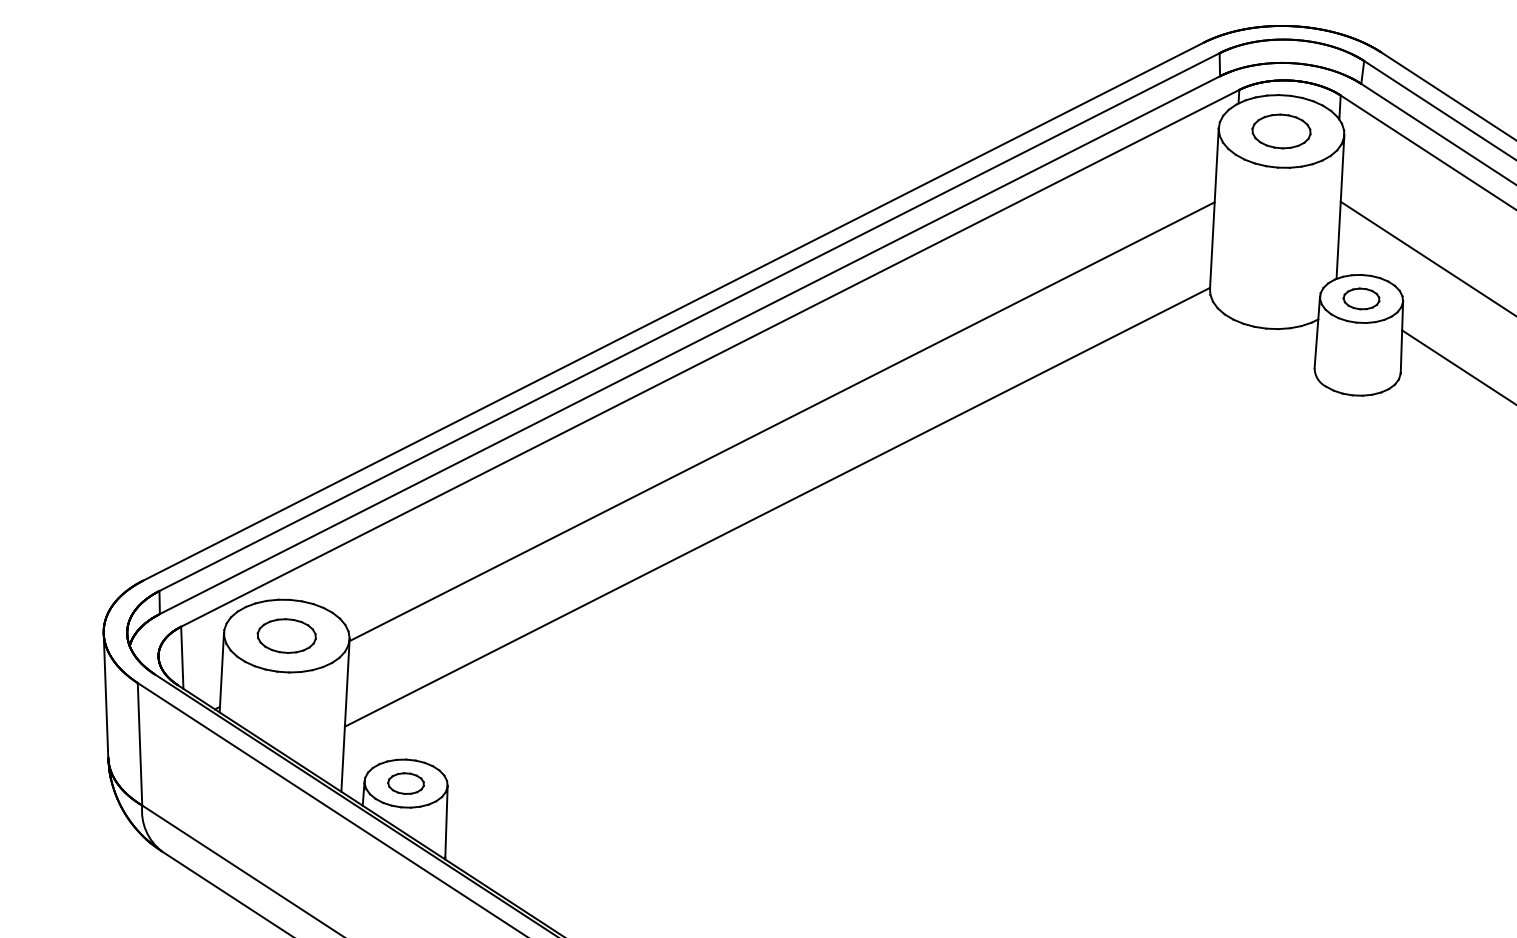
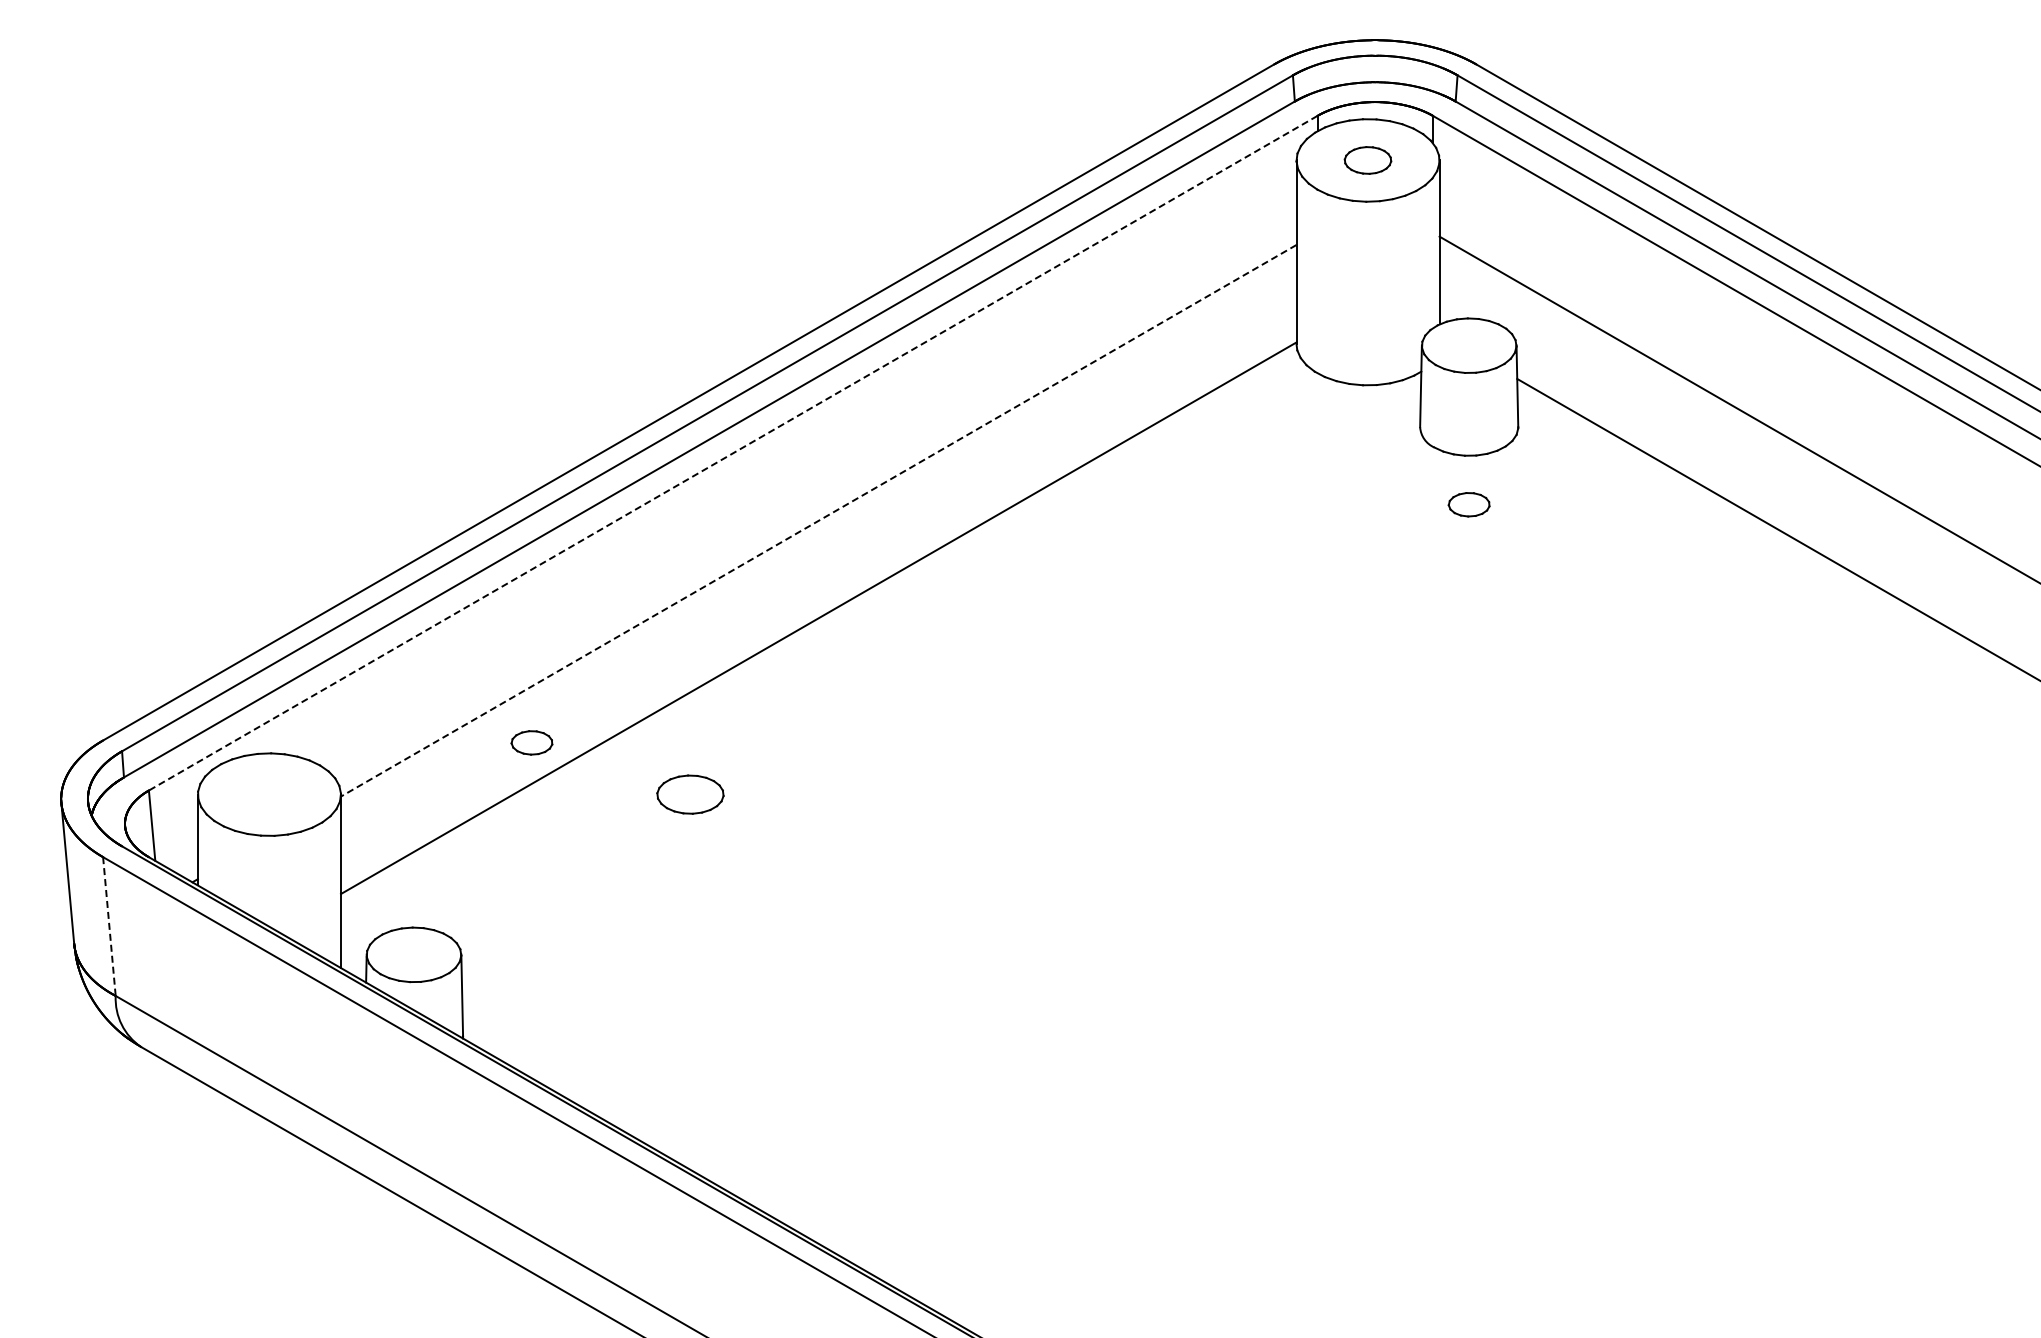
part: (1281, 131) -> (1367, 160), size x0.7
part: (1360, 298) -> (1468, 504), moved
line: (710, 358) -> (733, 453), solid -> dashed
line: (781, 421) -> (818, 520), solid -> dashed
part: (286, 635) -> (690, 794), moved
line: (140, 744) -> (109, 926), solid -> dashed
part: (405, 783) -> (531, 742), moved

